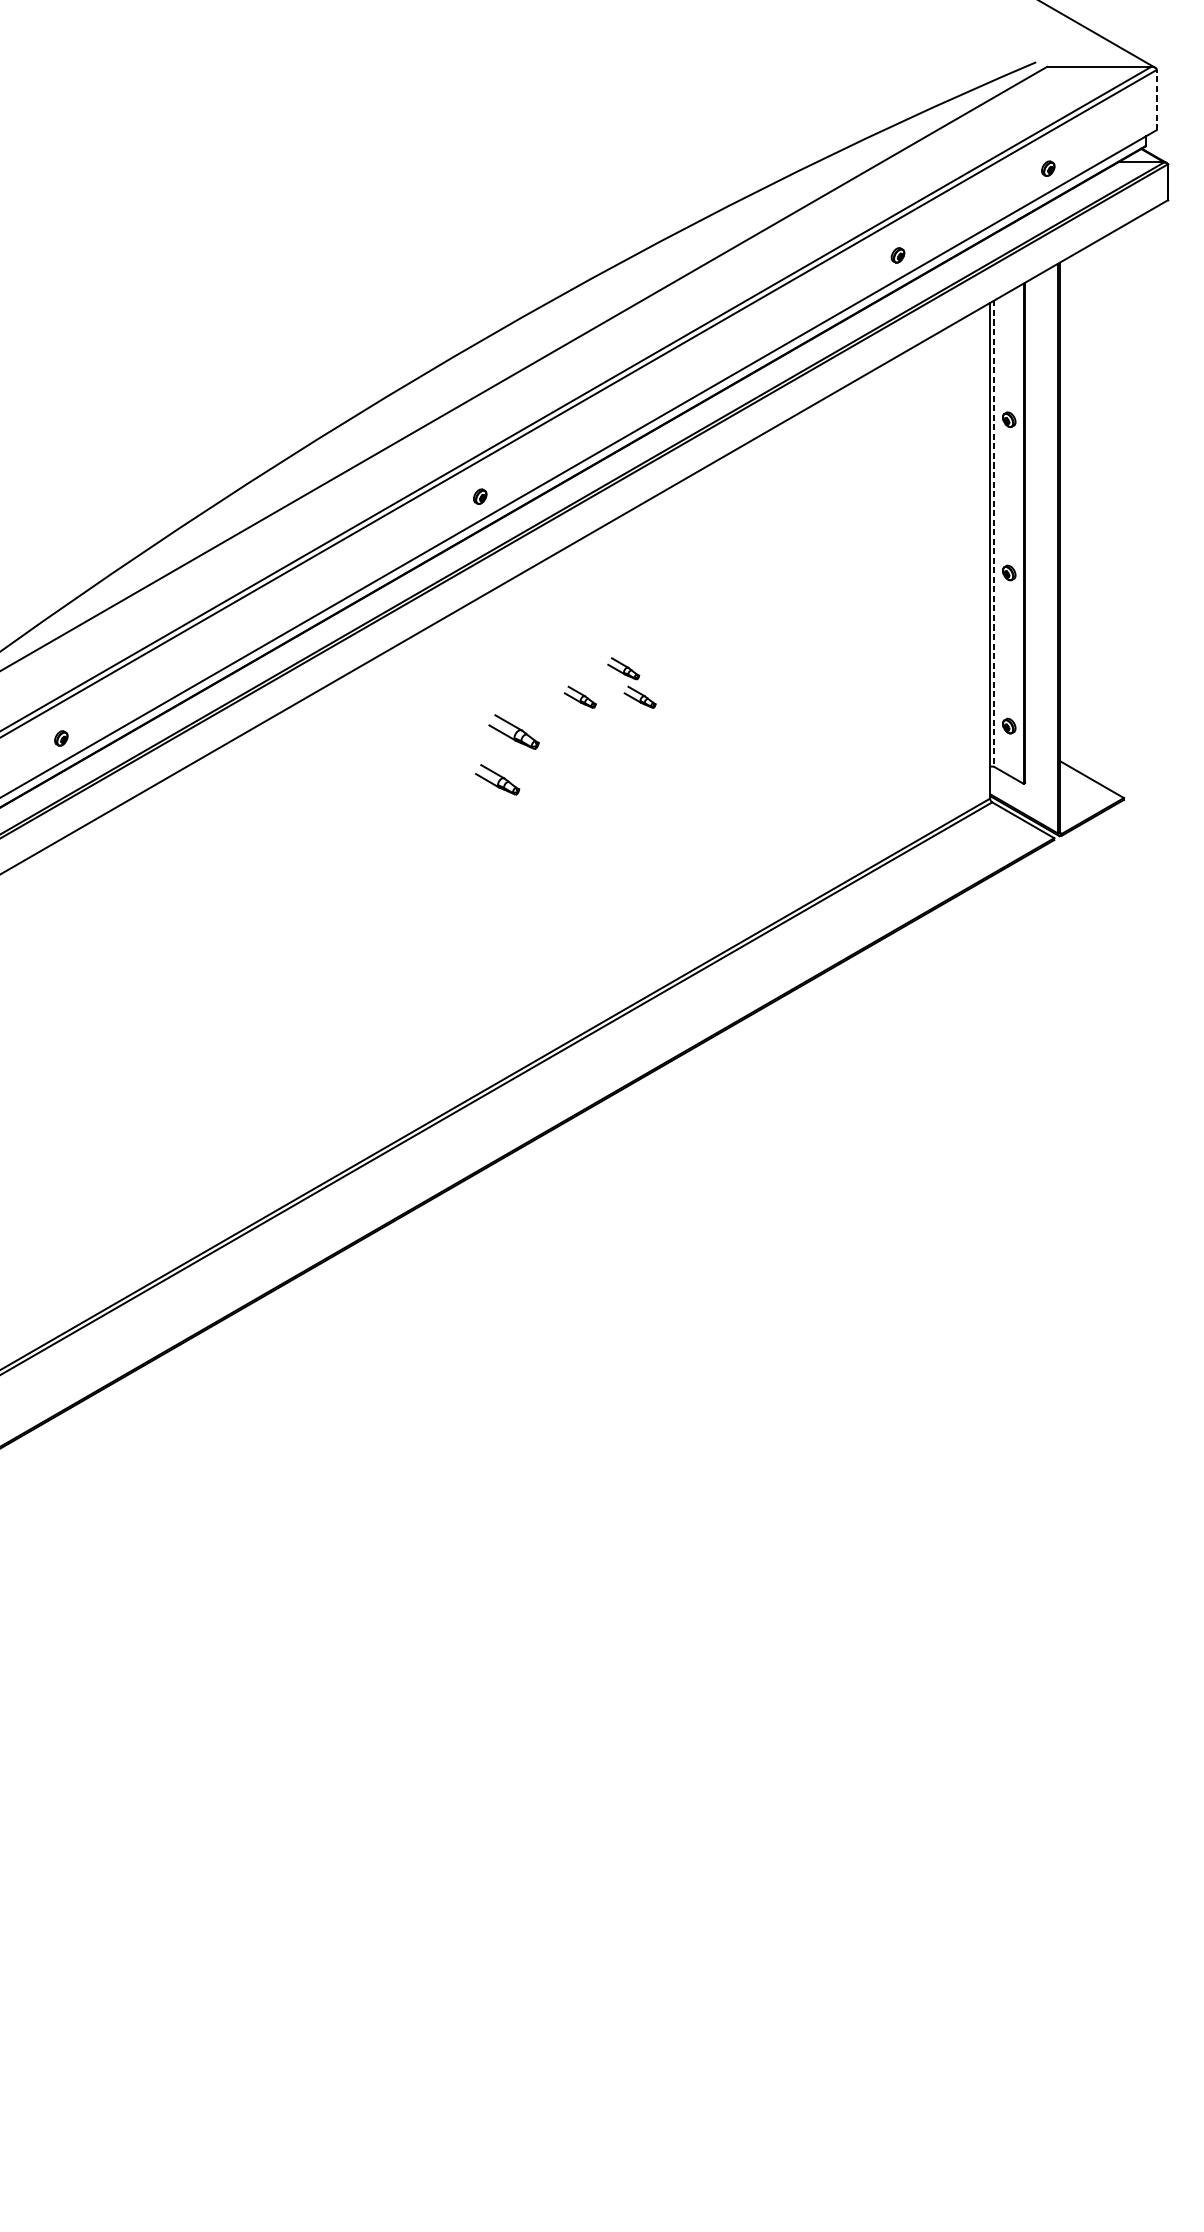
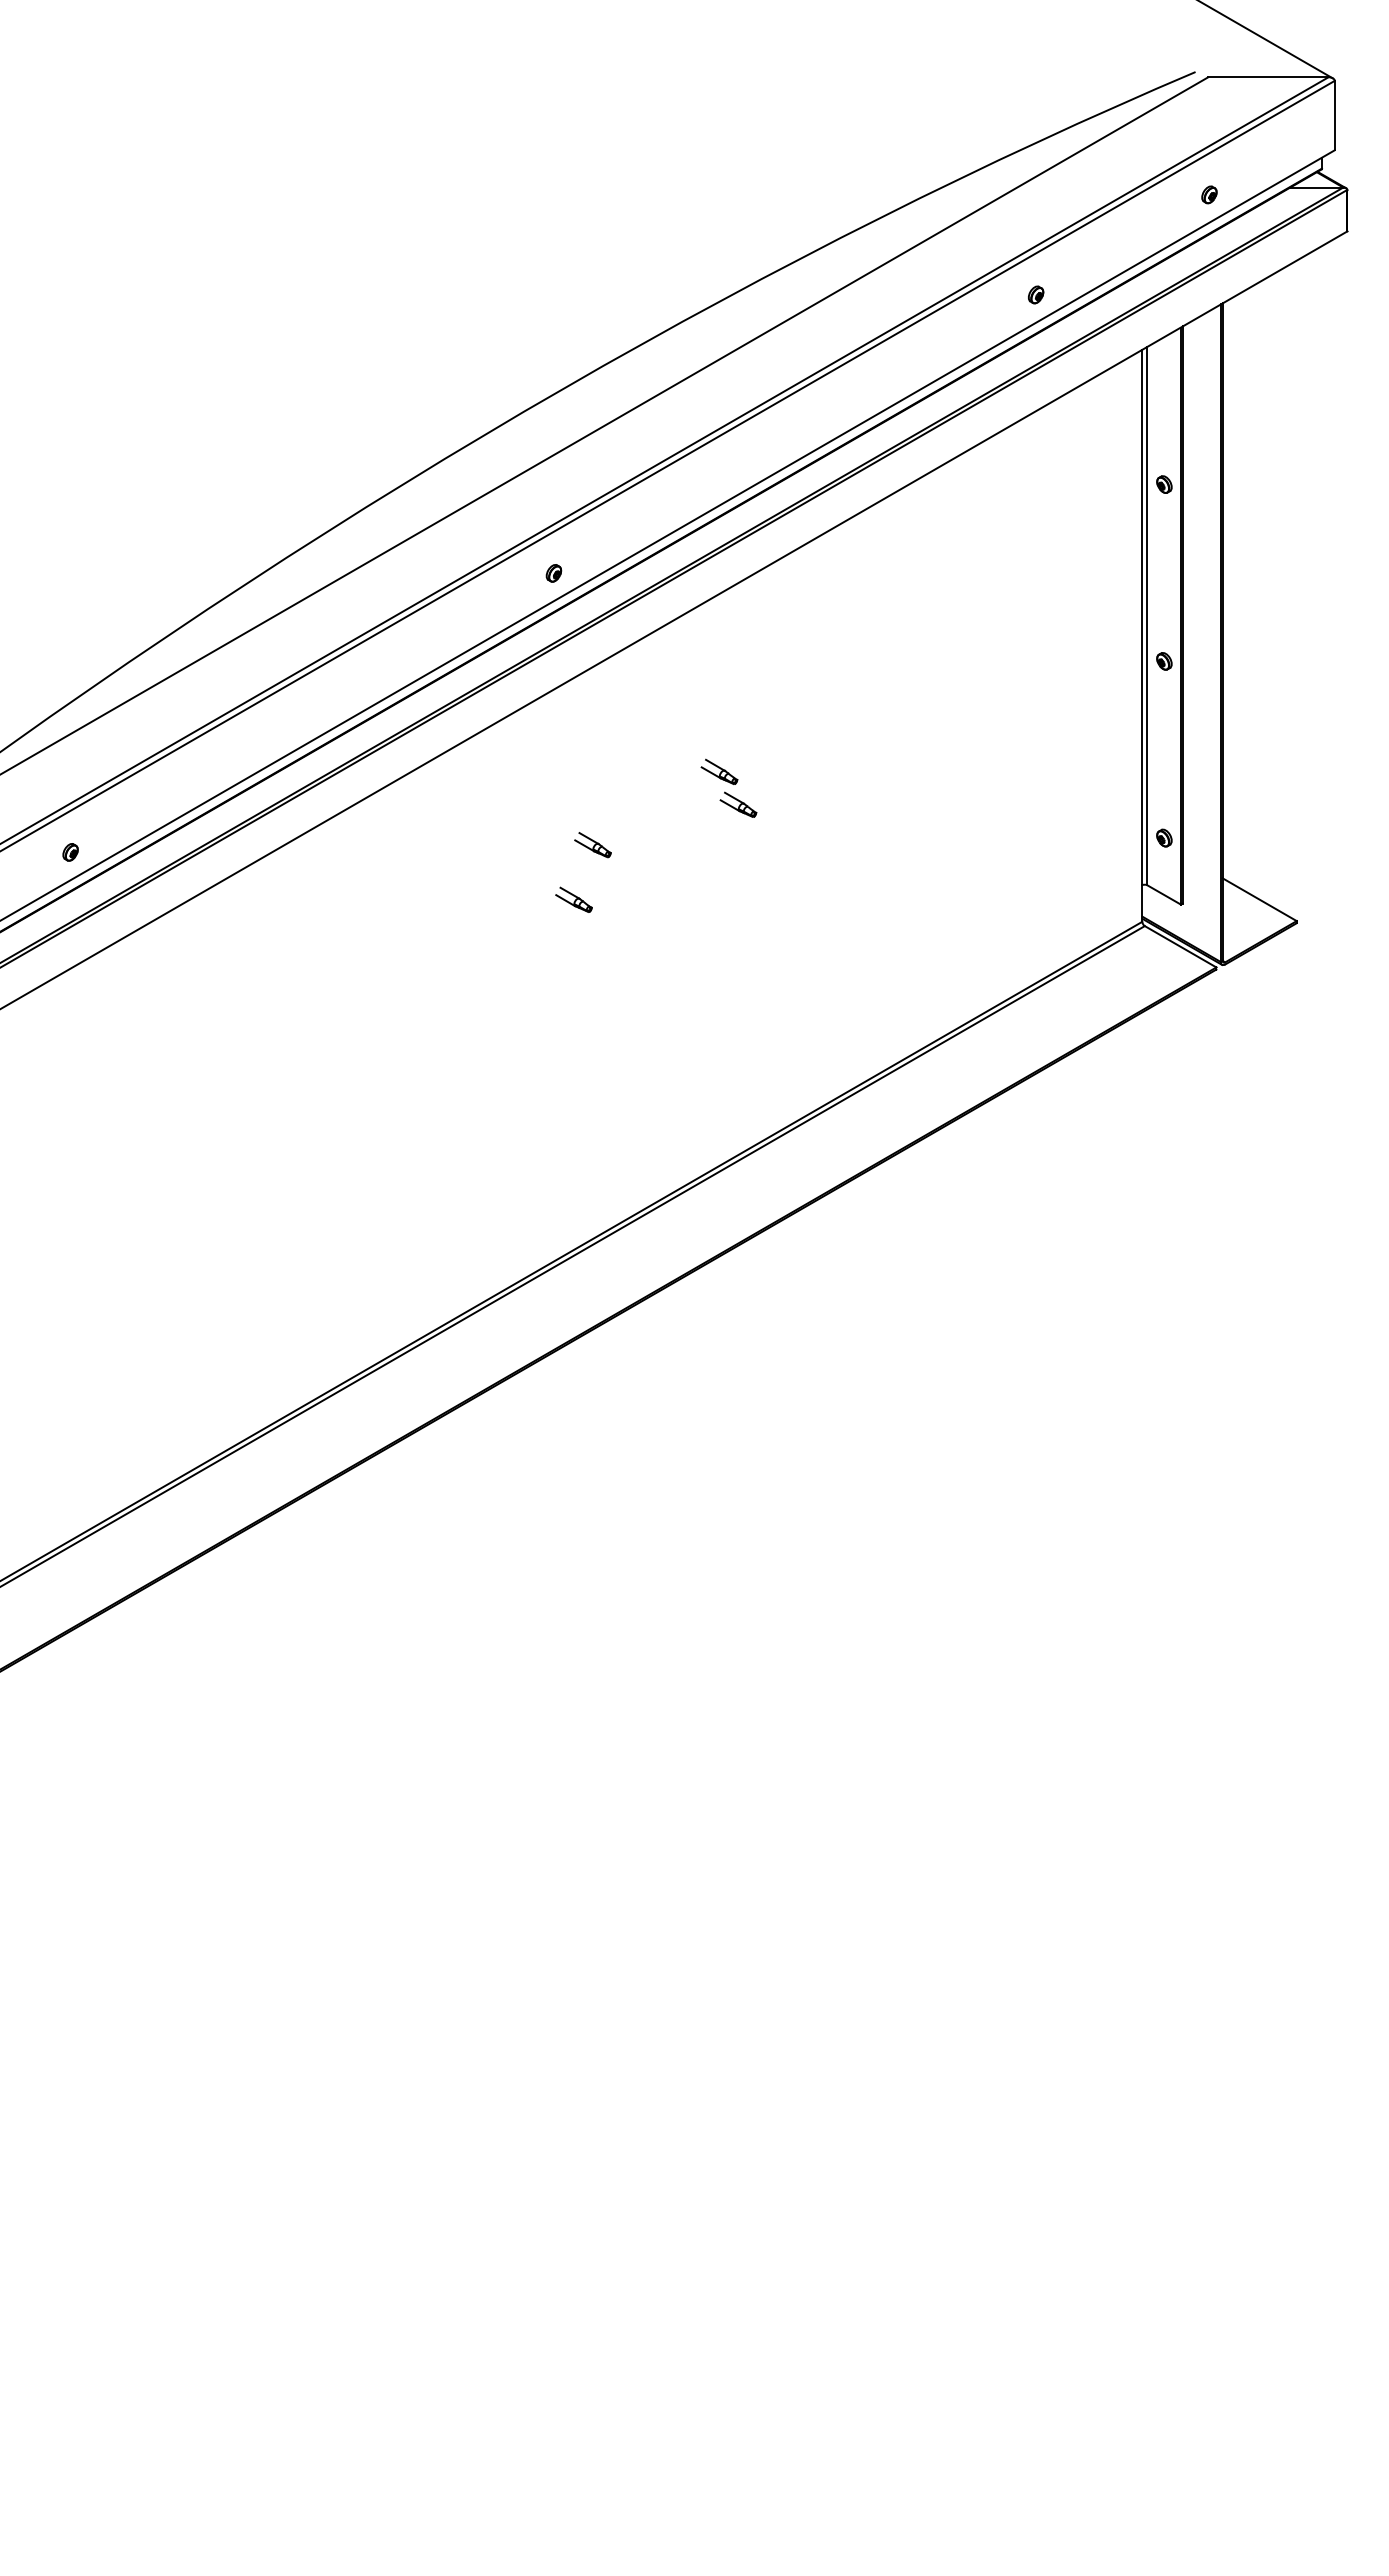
line: (1156, 99) -> (1334, 115), dashed -> solid
line: (994, 534) -> (1147, 616), dashed -> solid
part: (580, 696) -> (669, 804), removed
part: (513, 732) -> (592, 845), size x0.62
part: (497, 779) -> (573, 899), size x0.71

